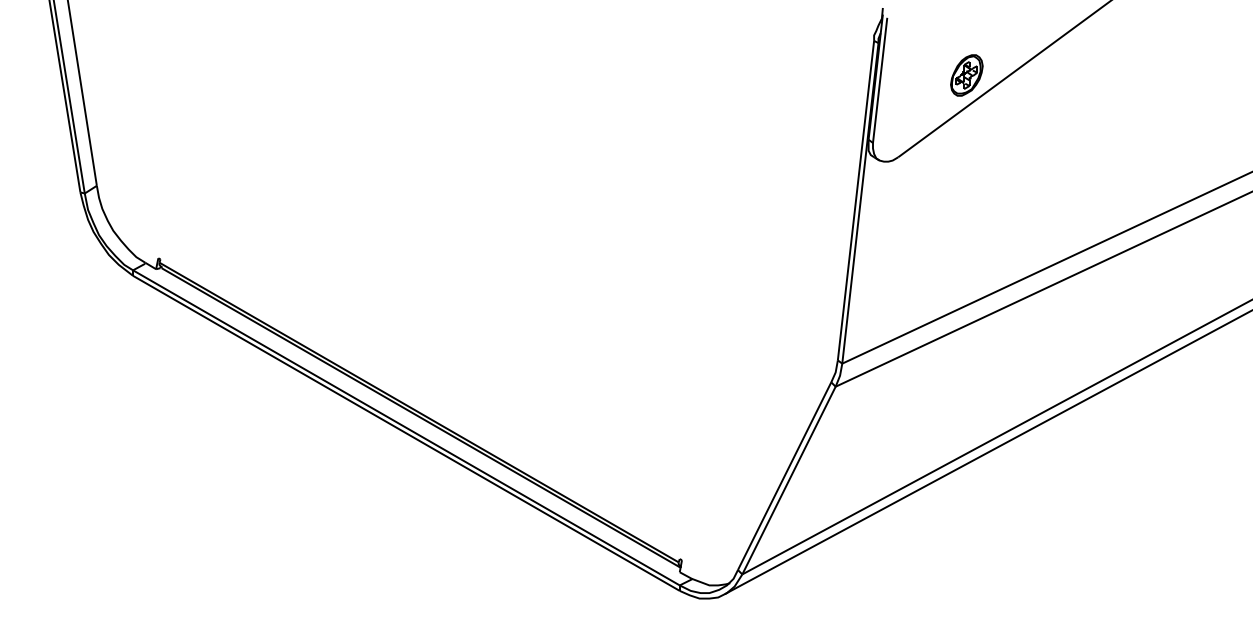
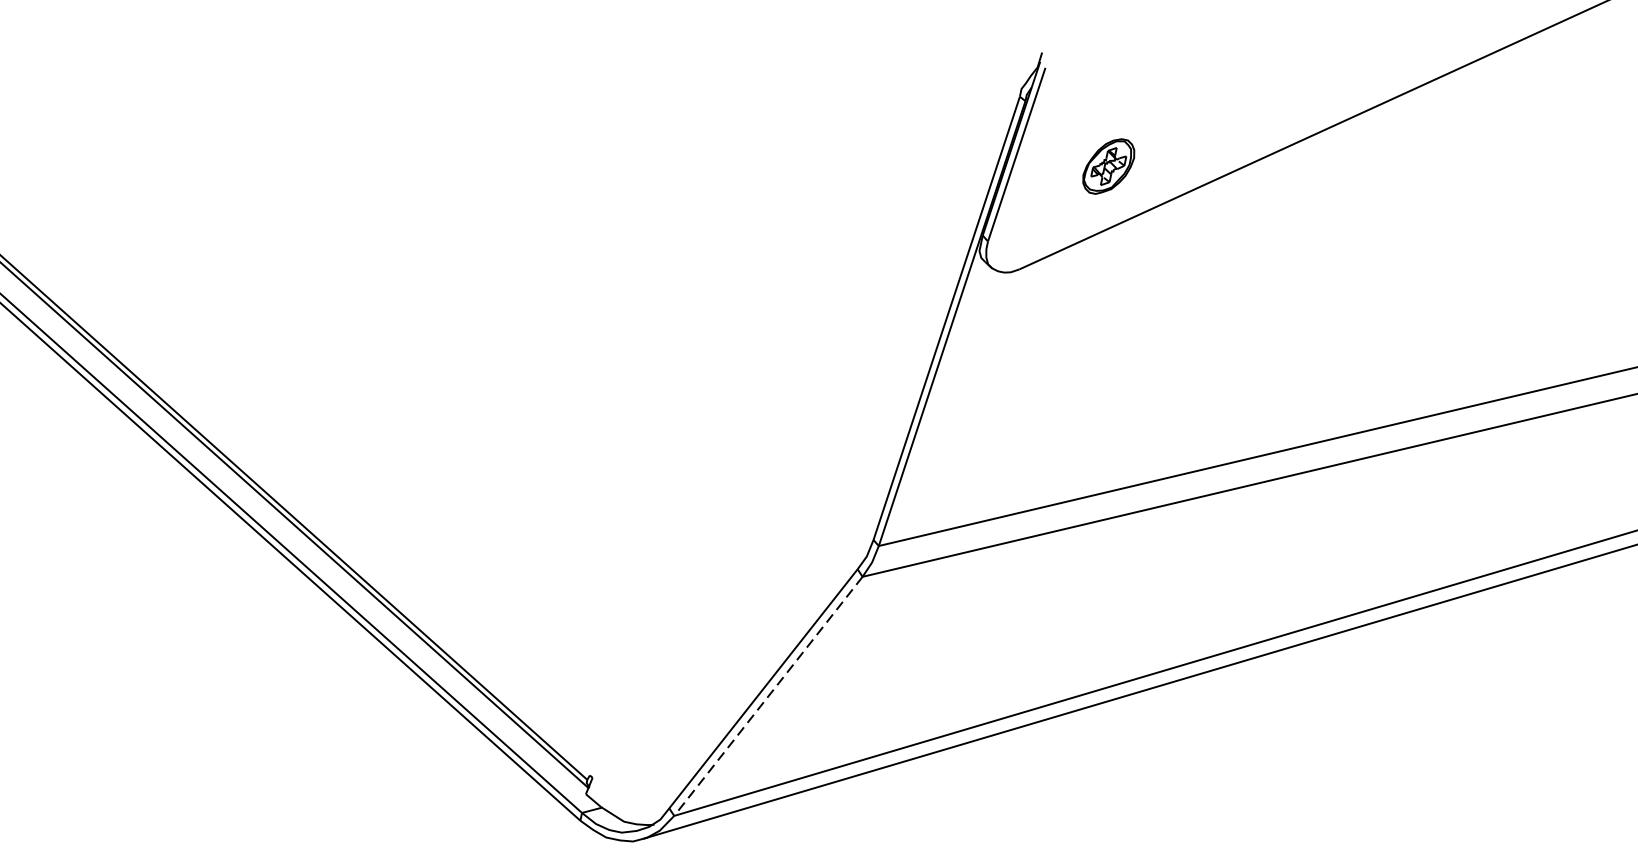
part: (966, 75) -> (1108, 166), moved
line: (789, 480) -> (769, 696), solid -> dashed

